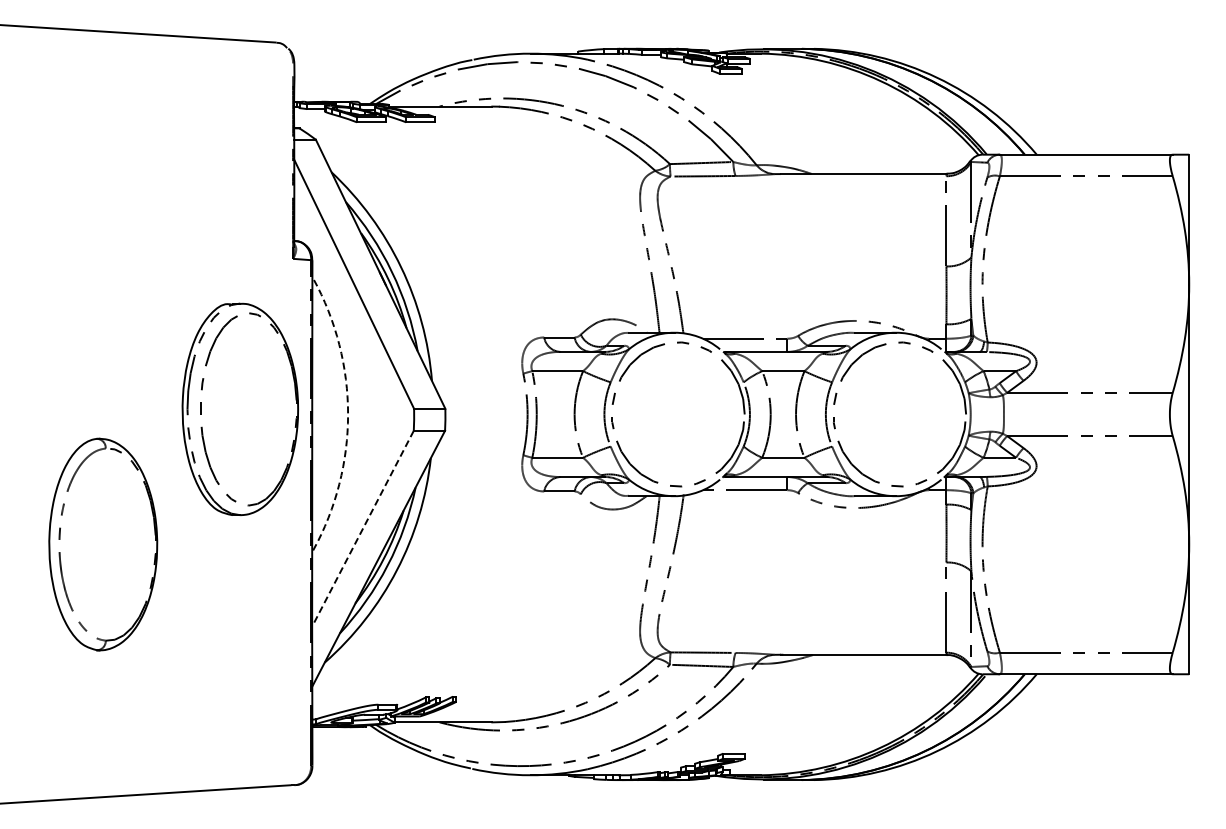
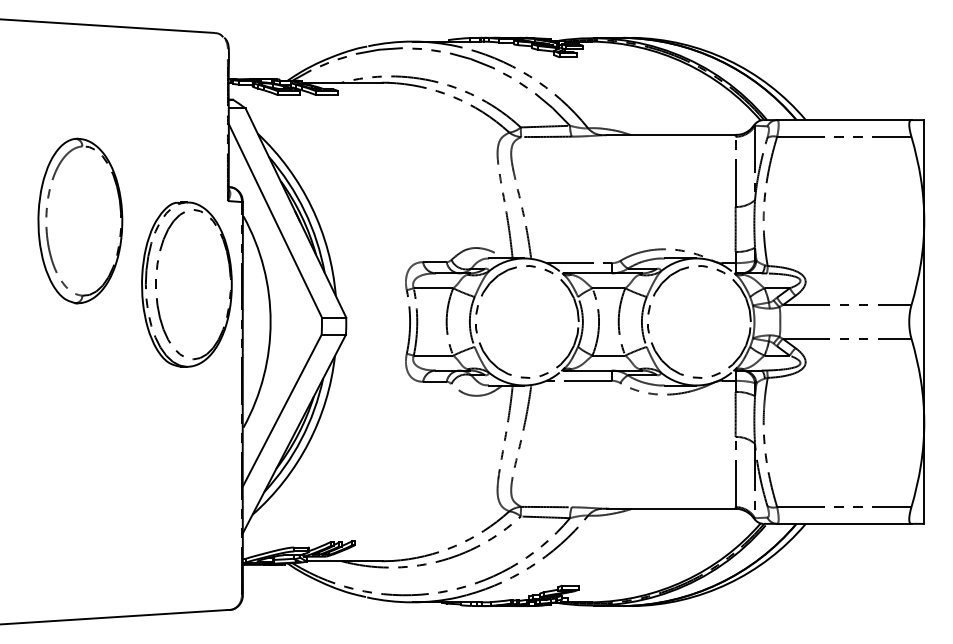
part: (239, 408) -> (186, 283), moved
arc: (348, 414) -> (270, 322), dashed -> solid
line: (363, 528) -> (282, 410), dashed -> solid
part: (103, 544) -> (80, 220), moved

